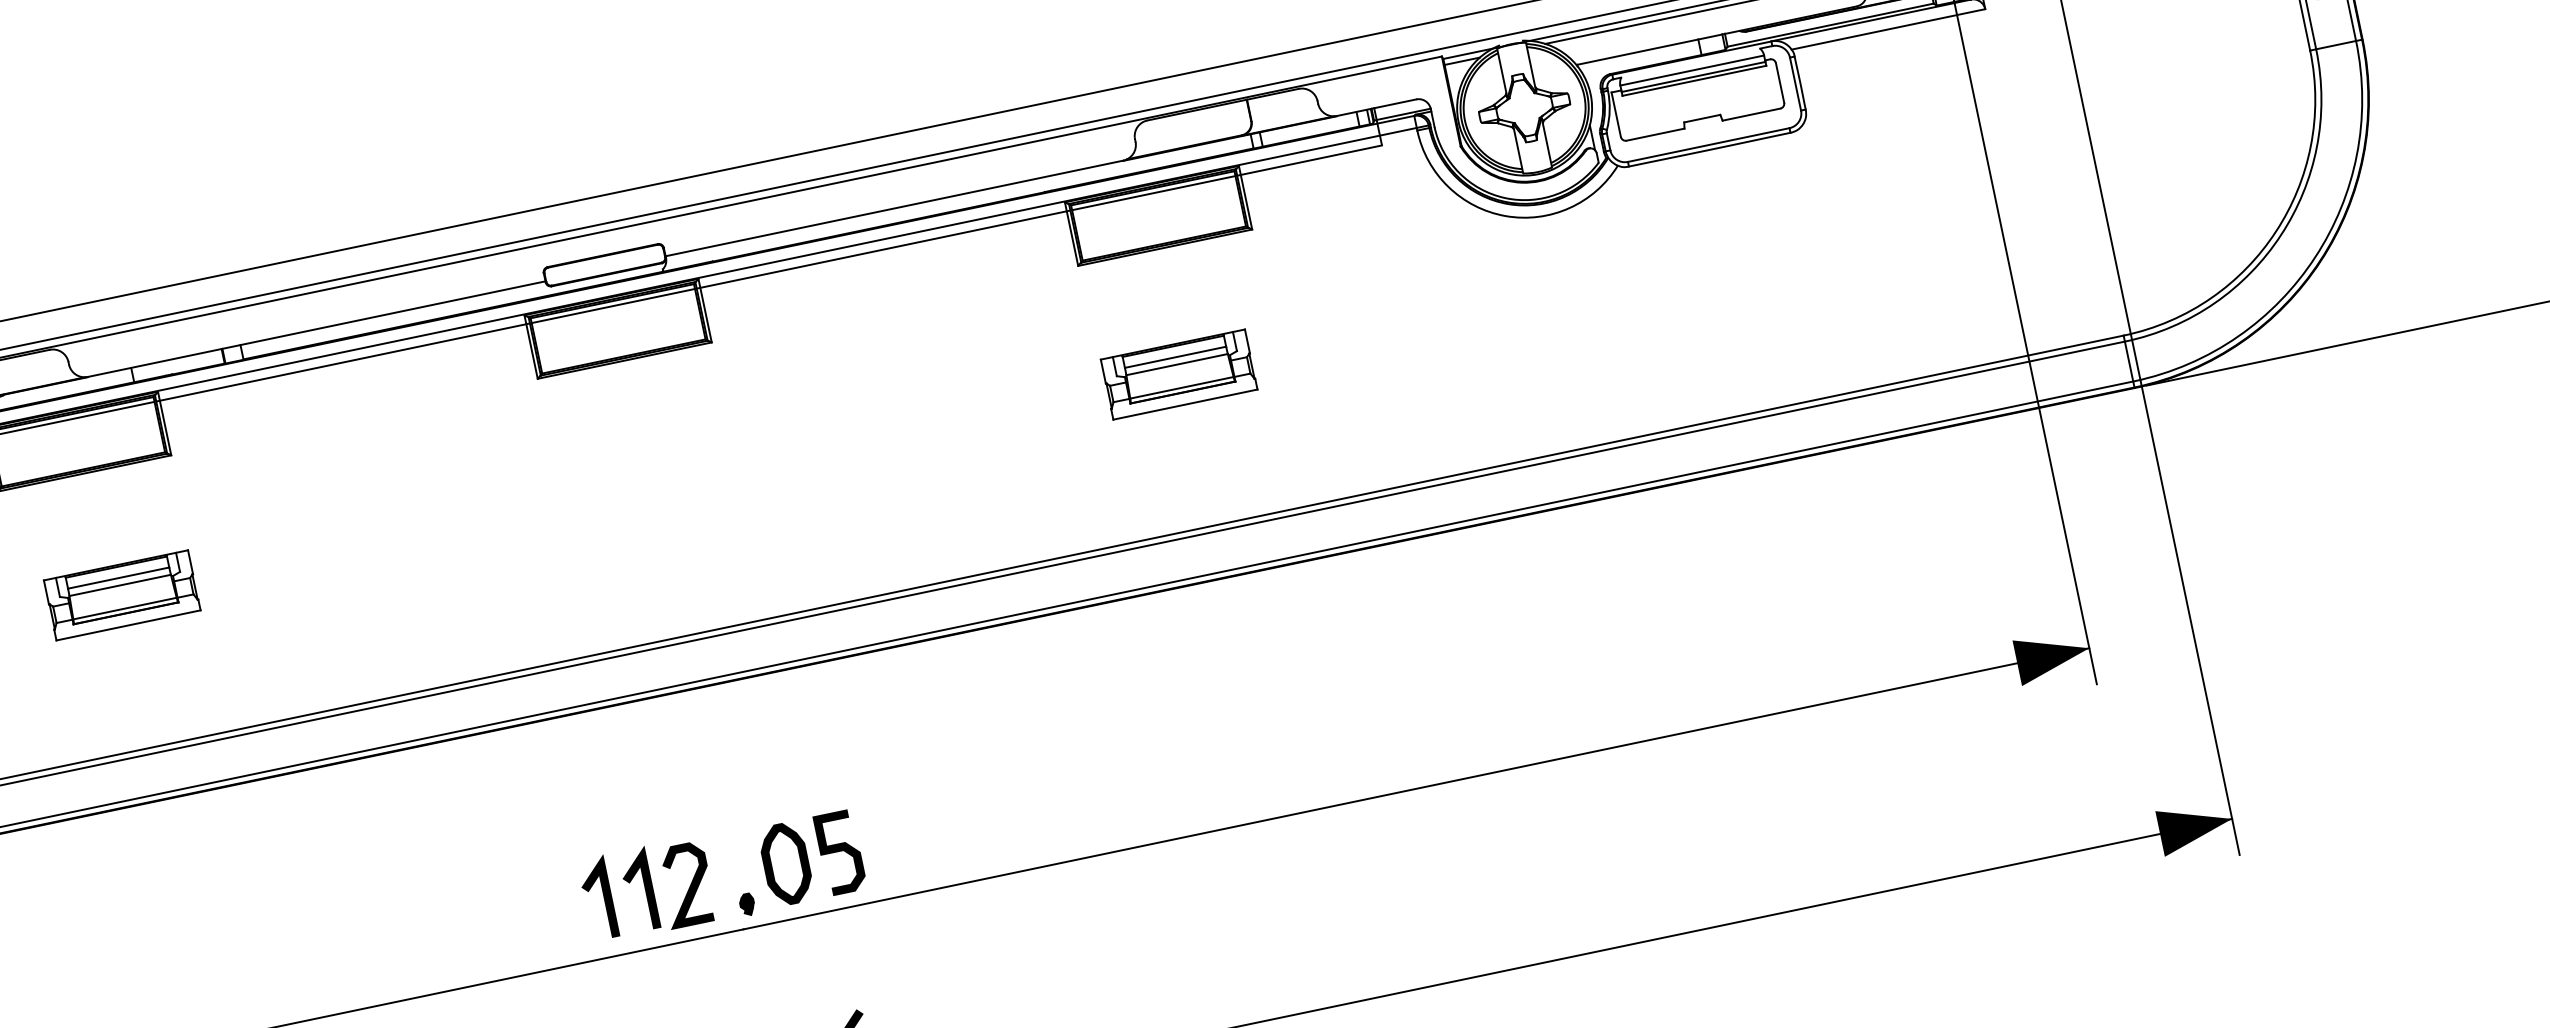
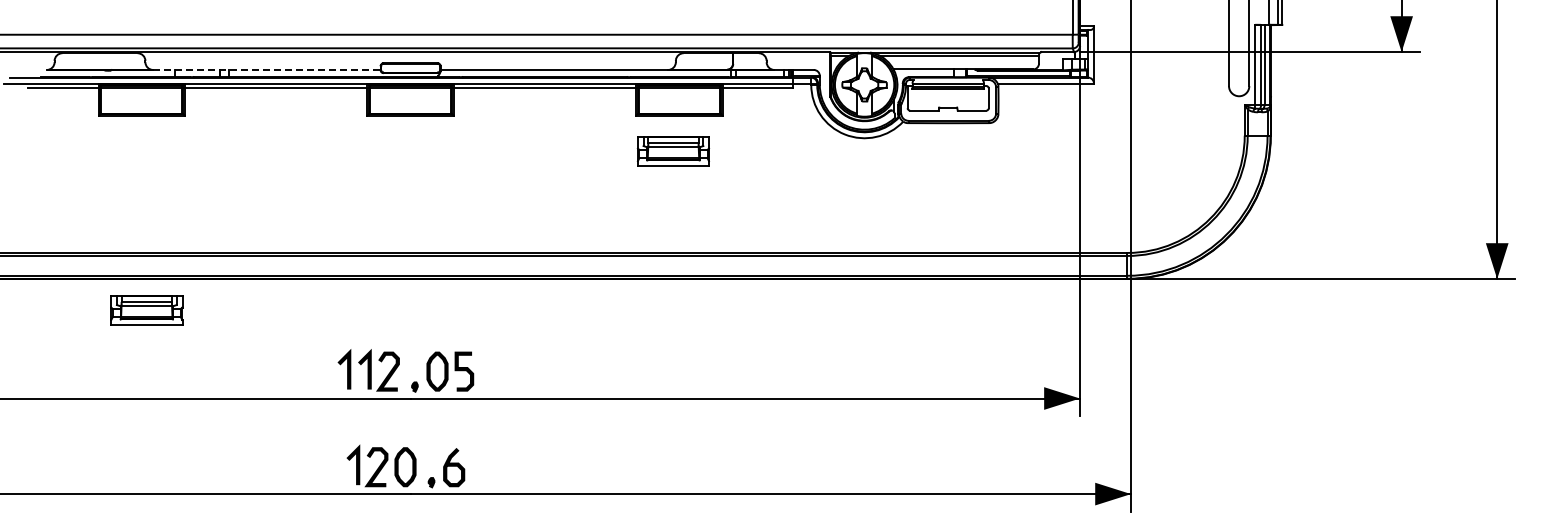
line: (315, 328) -> (266, 69), solid -> dashed
part: (1179, 374) -> (673, 151), moved
part: (121, 595) -> (146, 310), moved

